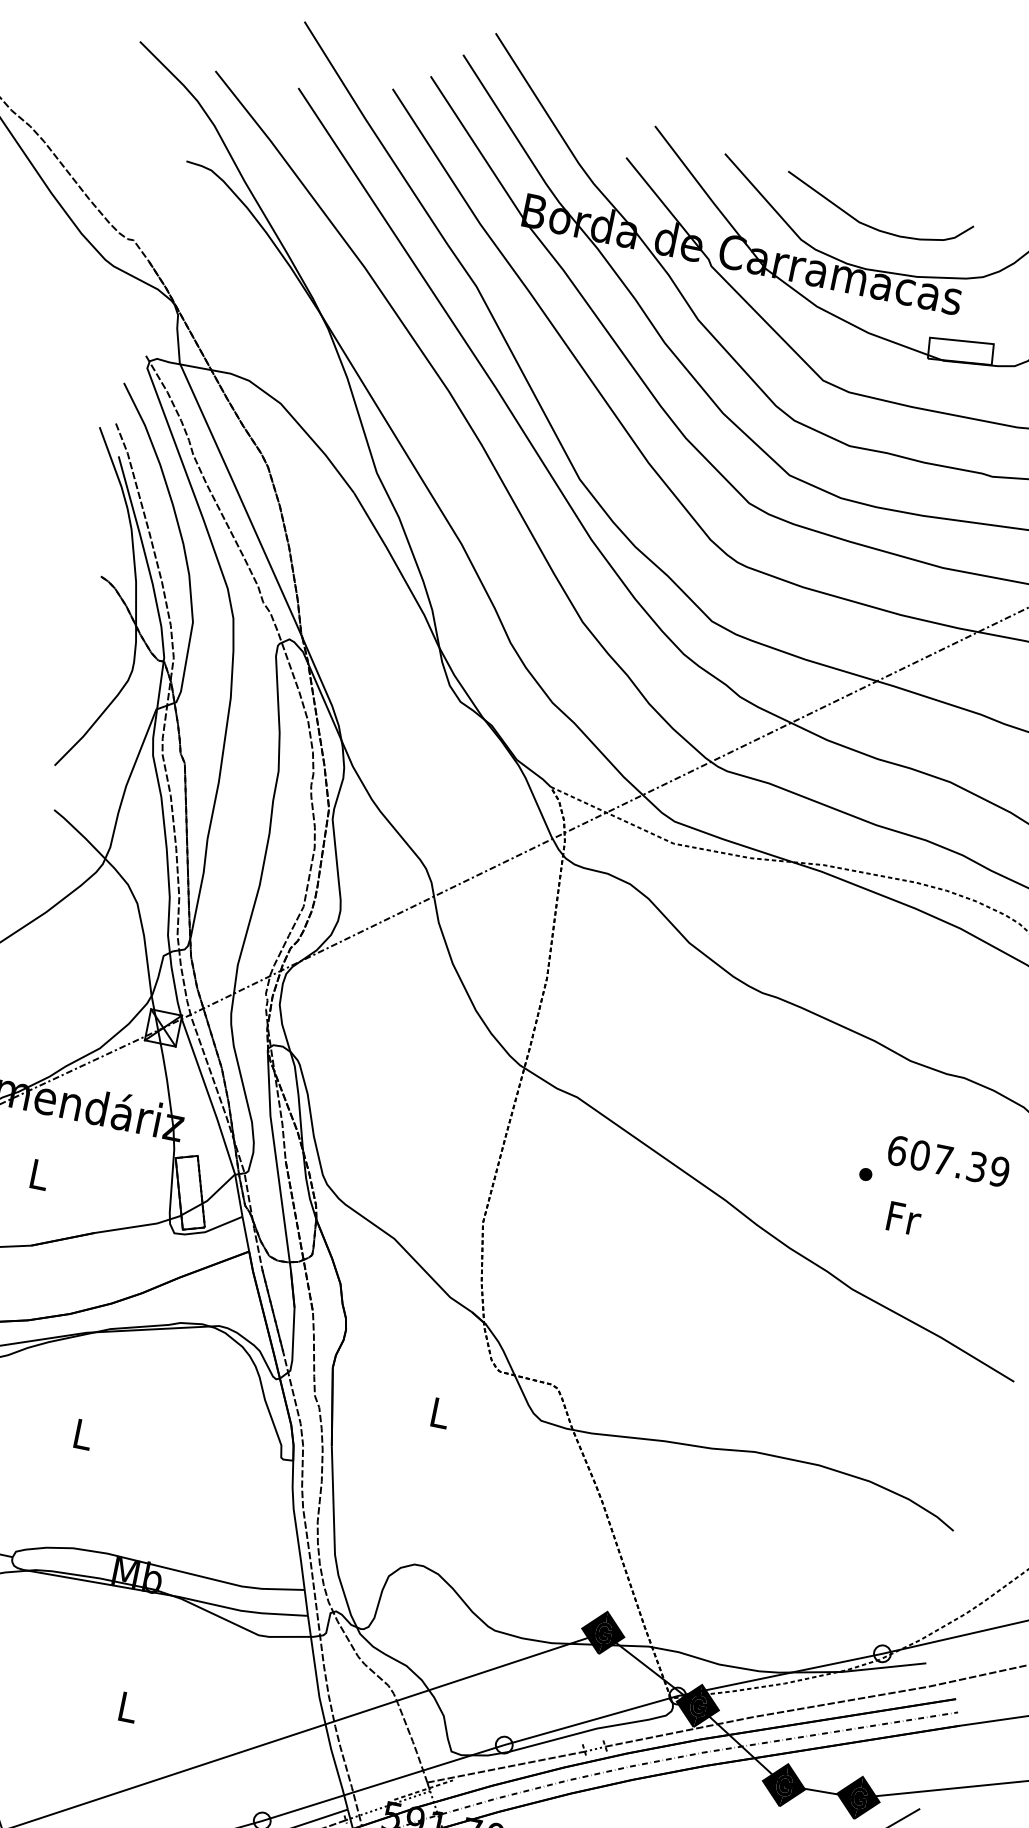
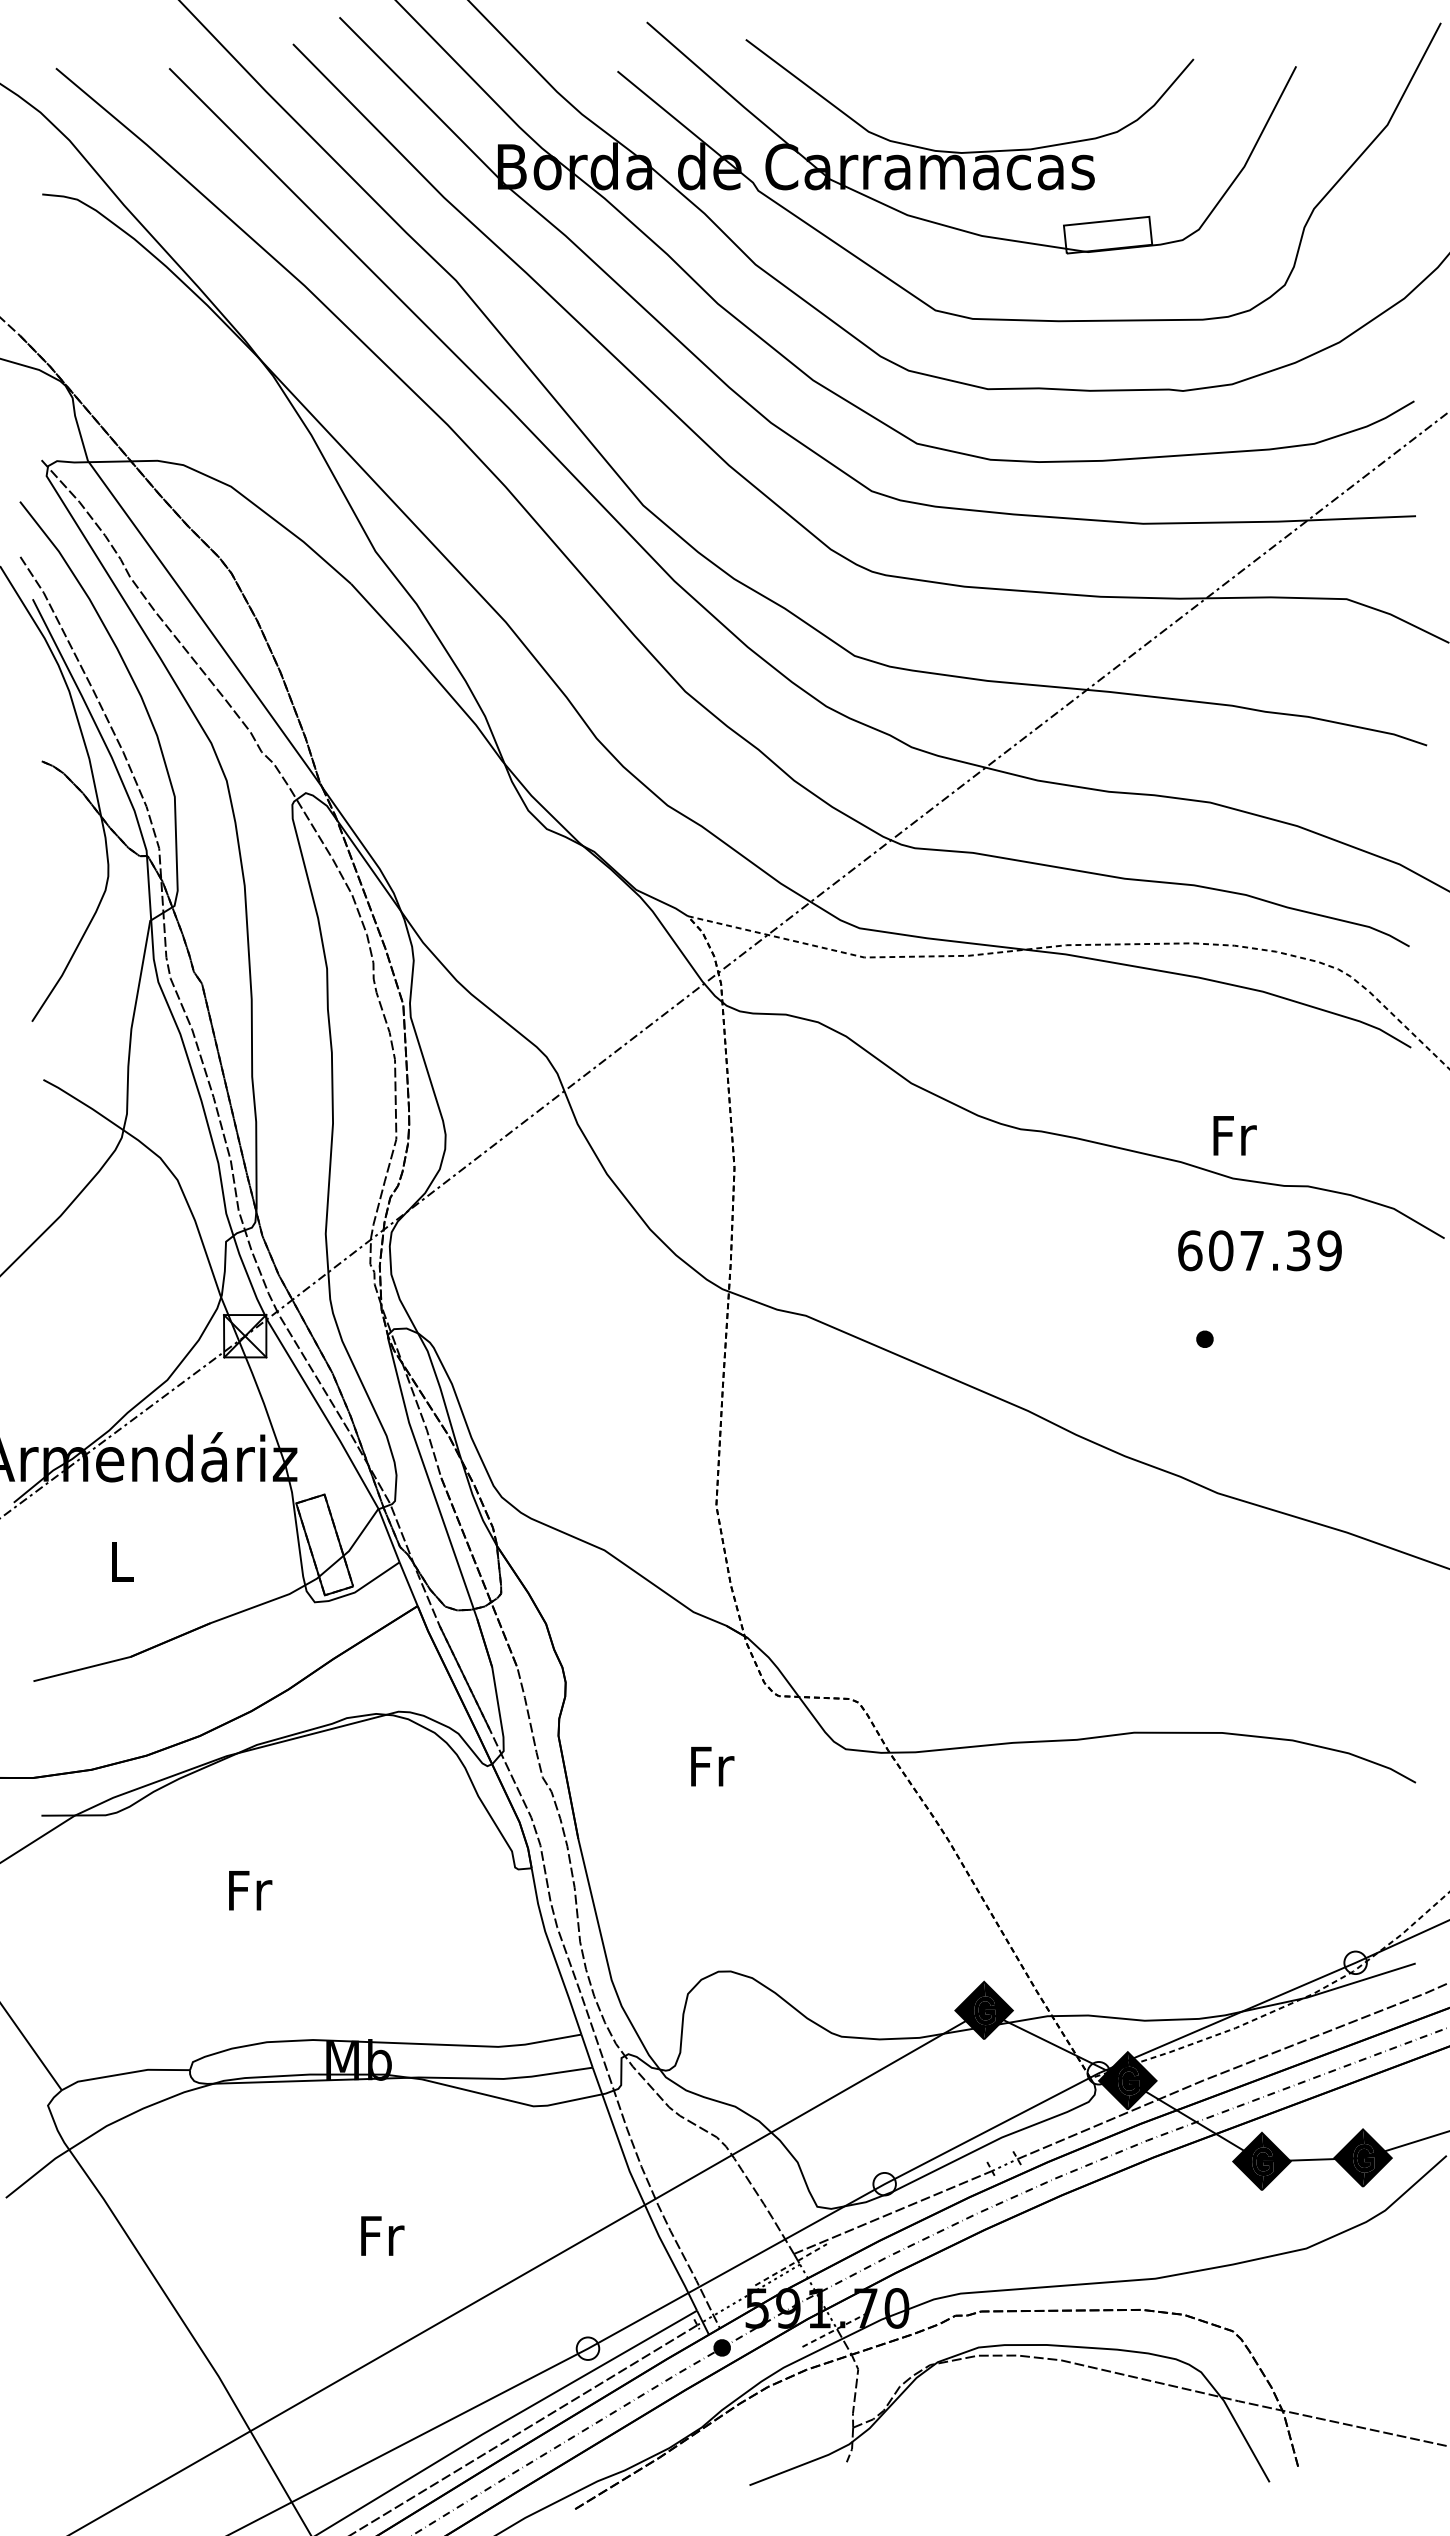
curve: (871, 226) -> (957, 95), removed
text: (948, 1161) -> (1259, 1250), moved
text: (903, 1218) -> (1234, 1135), moved
text: (440, 1413) -> (712, 1766), L -> Fr
text: (83, 1434) -> (250, 1890), L -> Fr
text: (128, 1707) -> (382, 2235), L -> Fr

